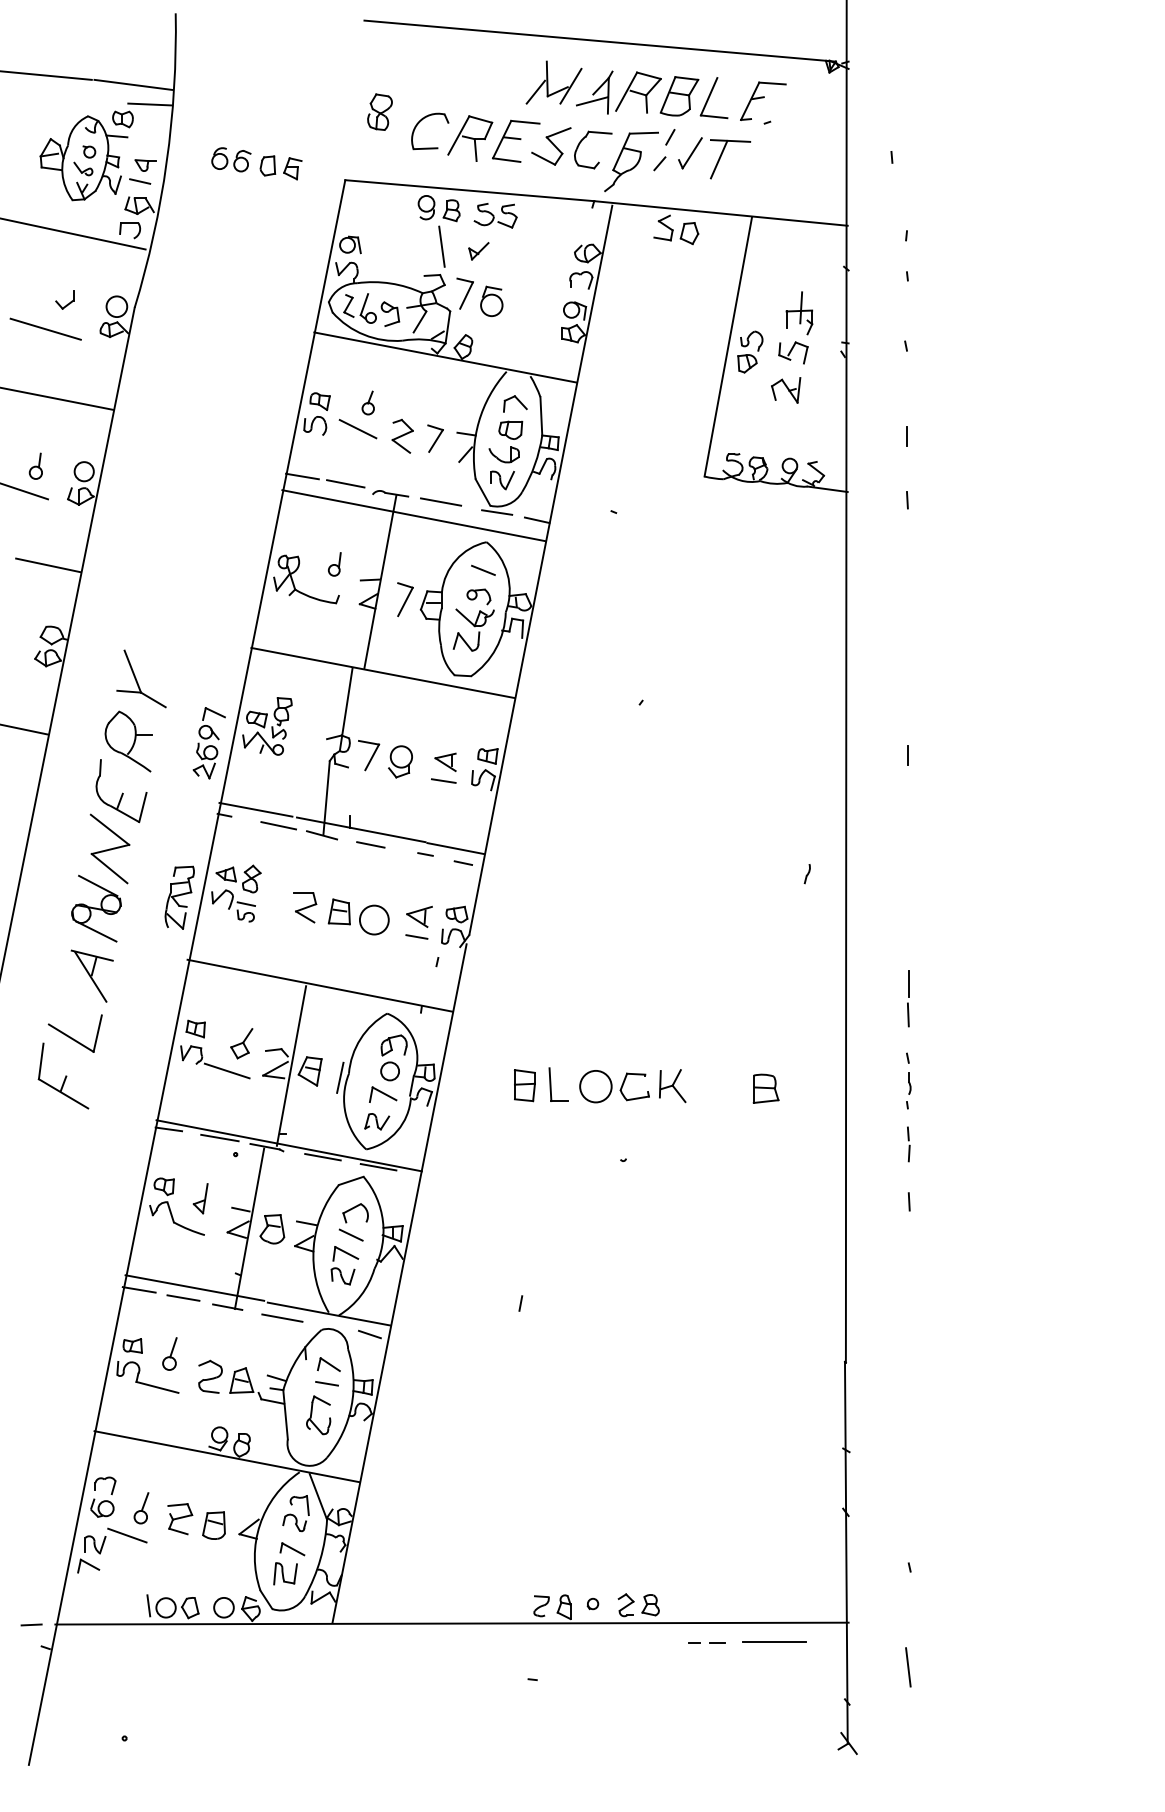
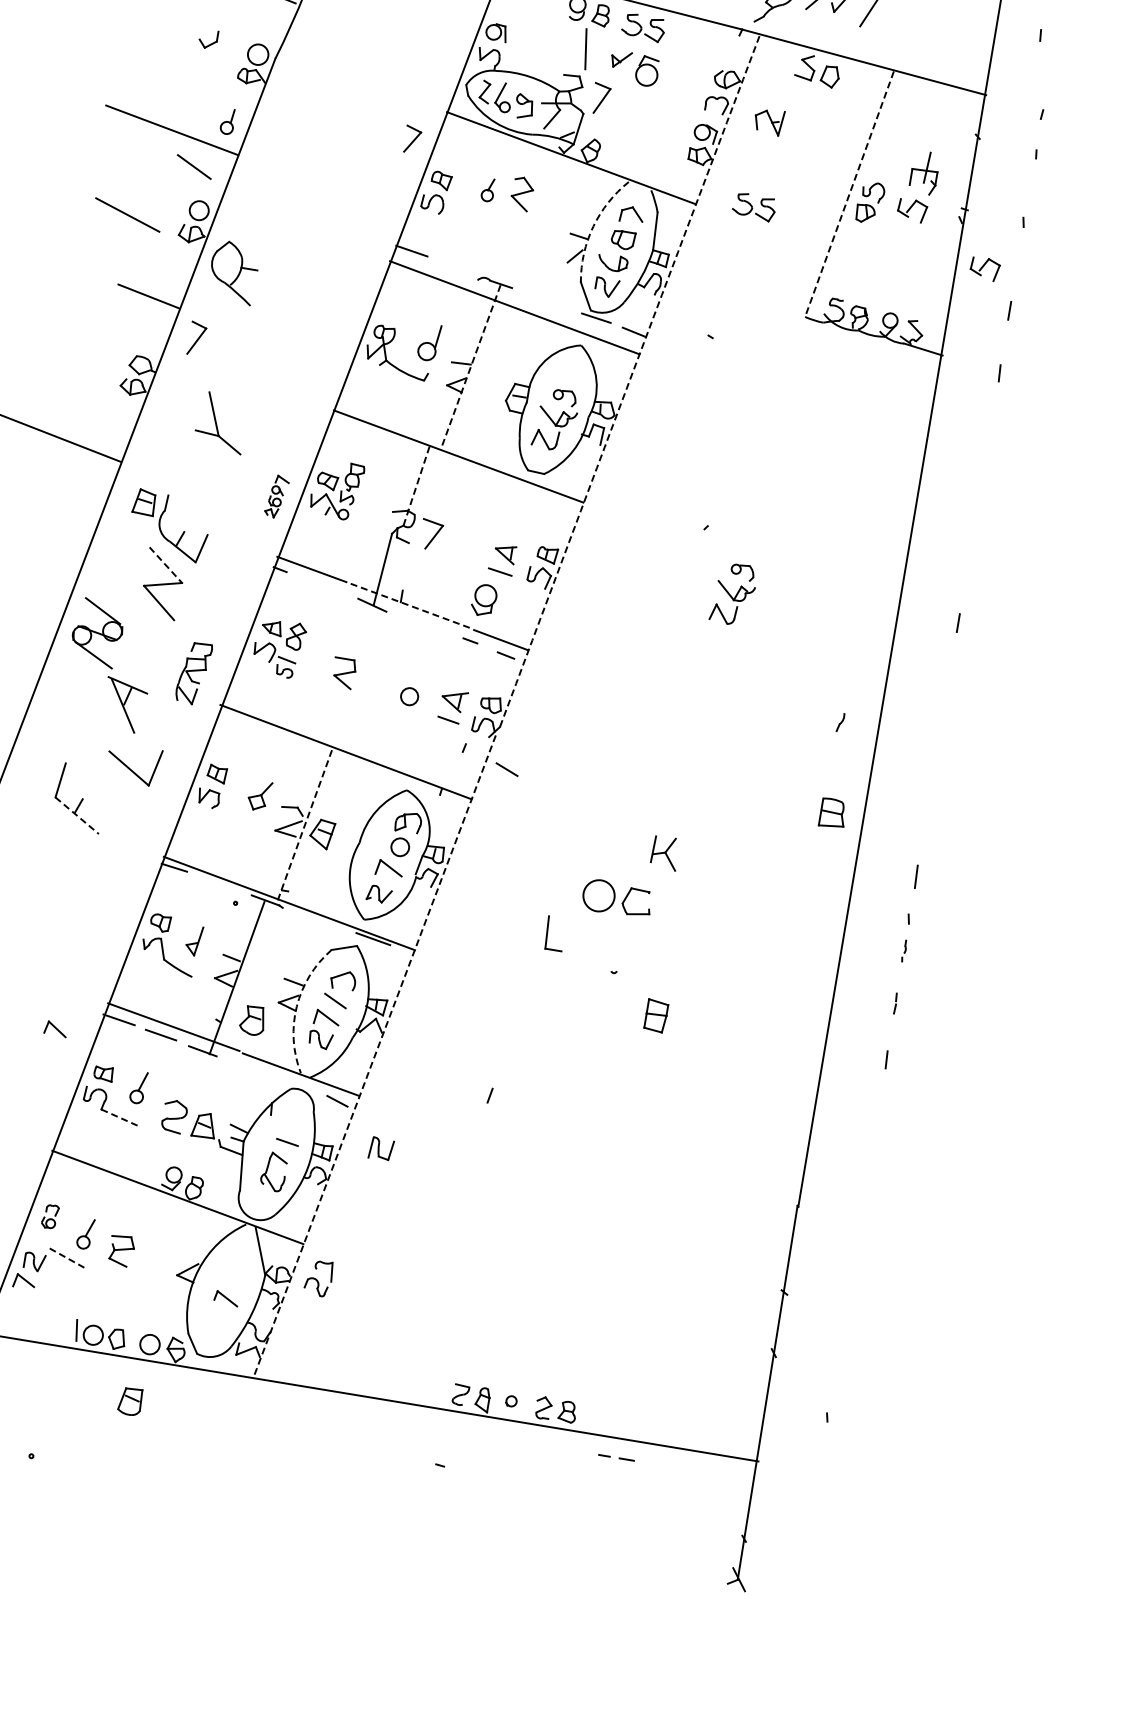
part: (491, 300) -> (647, 70), moved
line: (45, 328) -> (184, 64), removed
line: (728, 347) -> (849, 194), solid -> dashed
part: (635, 375) -> (754, 206), added
part: (786, 390) -> (769, 121), moved
part: (875, 398) -> (985, 268), added
arc: (478, 421) -> (593, 226), solid -> dashed
line: (357, 429) -> (193, 167), moved
part: (402, 435) -> (522, 193), moved
part: (435, 438) -> (412, 139), moved
part: (35, 465) -> (227, 120), moved
line: (345, 483) -> (452, 264), removed
line: (440, 501) -> (542, 298), removed
part: (334, 564) -> (428, 342), size x1.6
line: (483, 569) -> (507, 768), moved
arc: (540, 569) -> (629, 381), solid -> dashed
line: (380, 581) -> (471, 366), solid -> dashed
part: (405, 599) -> (197, 338), moved
line: (346, 709) -> (416, 486), solid -> dashed
part: (128, 741) -> (233, 272), moved
part: (208, 743) -> (276, 496), size x0.6
part: (400, 761) -> (484, 600), moved
part: (679, 763) -> (733, 593), added
line: (278, 825) -> (331, 588), removed
line: (361, 829) -> (411, 606), solid -> dashed
line: (110, 830) -> (166, 565), solid -> dashed
line: (370, 844) -> (418, 622), removed
part: (179, 897) -> (193, 673), moved
part: (96, 908) -> (97, 632), moved
part: (338, 911) -> (143, 501), moved
circle: (373, 919) -> (408, 695), size x0.6
line: (908, 983) -> (921, 846), removed
part: (74, 1033) -> (133, 764), moved
line: (291, 1066) -> (304, 826), solid -> dashed
line: (226, 1070) -> (240, 819), removed
line: (340, 1077) -> (350, 845), removed
part: (551, 1084) -> (548, 932), moved
part: (524, 1085) -> (655, 1015), moved
part: (672, 1086) -> (665, 853), moved
part: (765, 1088) -> (832, 813), moved
part: (908, 1090) -> (904, 950), size x0.6
line: (63, 1093) -> (77, 815), solid -> dashed
line: (219, 1137) -> (222, 883), removed
part: (908, 1144) -> (895, 1003), size x0.6
line: (322, 1157) -> (320, 920), removed
part: (272, 1229) -> (252, 1020), moved
arc: (313, 1247) -> (296, 1006), solid -> dashed
line: (399, 1283) -> (374, 1056), solid -> dashed
line: (282, 1317) -> (254, 1070), removed
part: (328, 1364) -> (55, 1028), moved
line: (157, 1387) -> (121, 1118), solid -> dashed
part: (103, 1496) -> (50, 1216), size x0.6
part: (295, 1513) -> (318, 1278), moved
part: (213, 1525) -> (129, 1401), moved
line: (127, 1535) -> (67, 1258), solid -> dashed
part: (285, 1573) -> (381, 1148), moved
line: (773, 1641) -> (681, 1467), removed
line: (908, 1667) -> (809, 1515), removed

